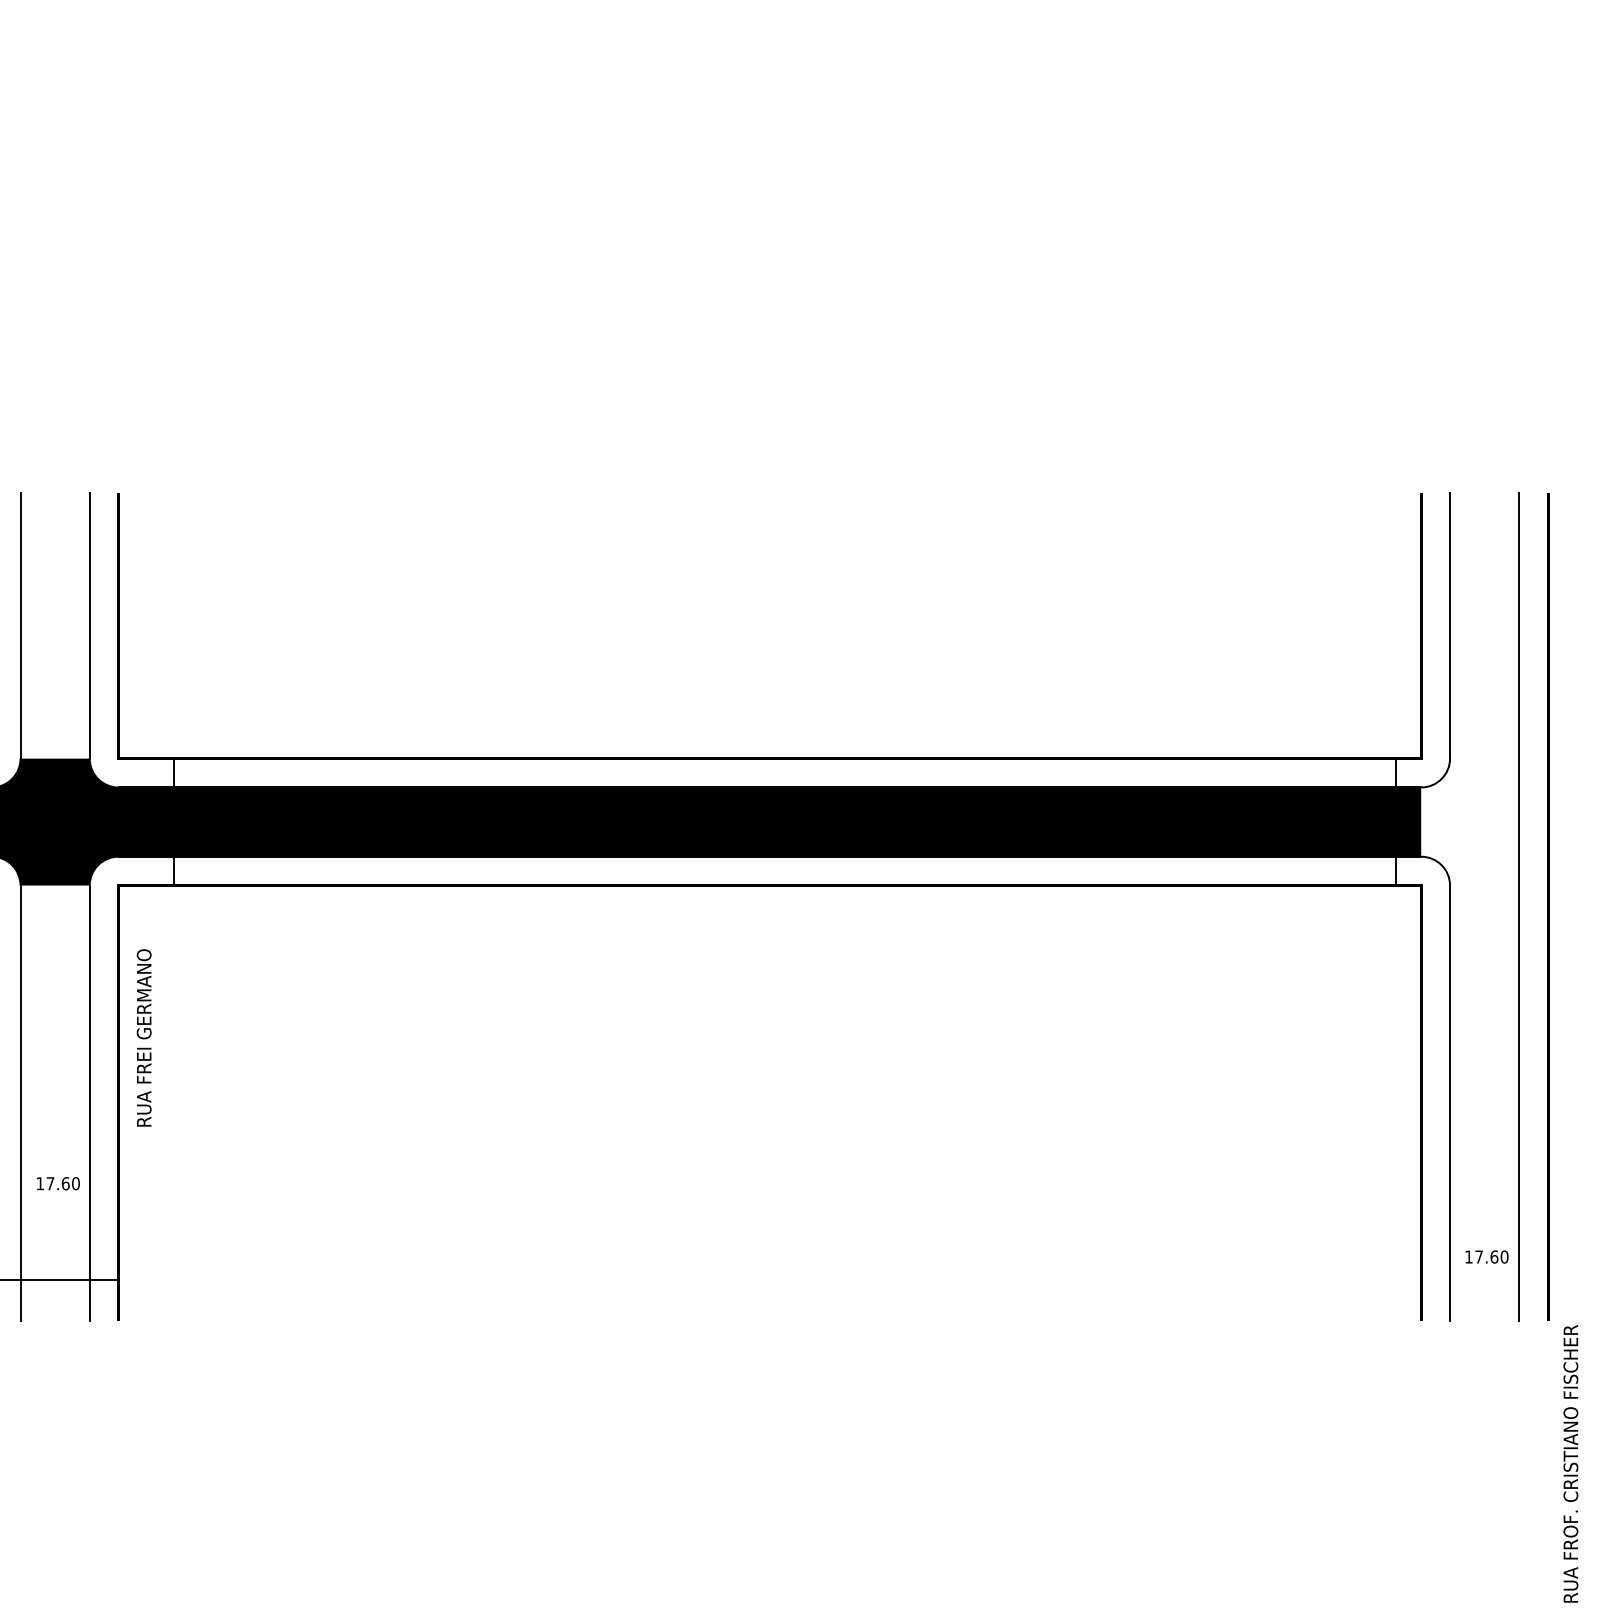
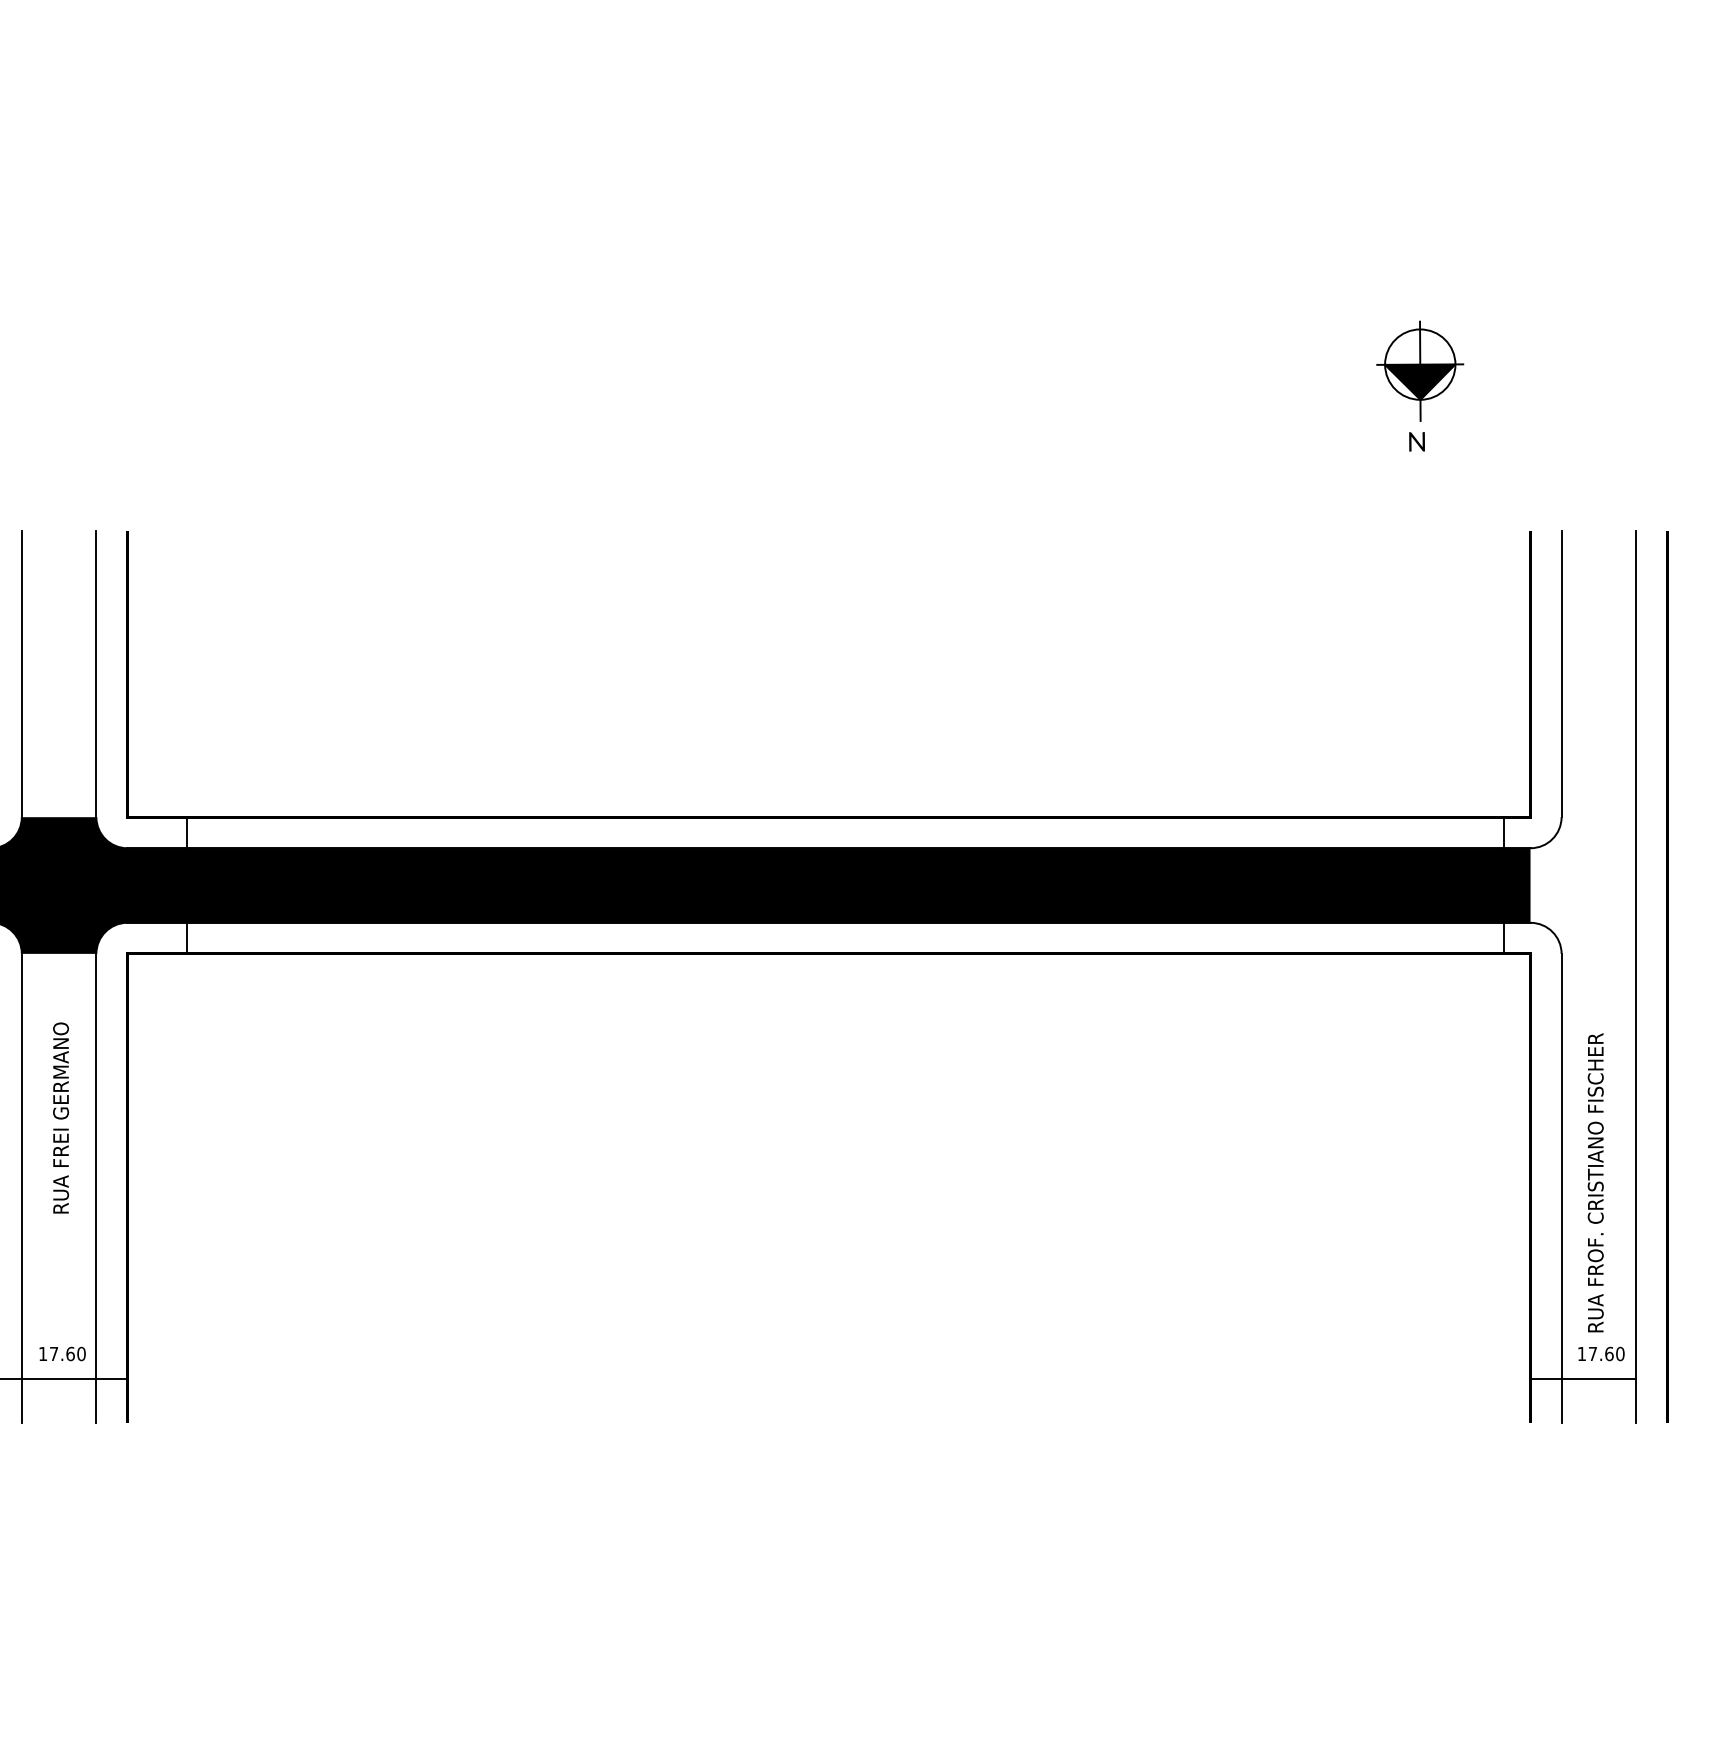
part: (1319, 357) -> (1420, 385), added
text: (143, 1037) -> (60, 1117), moved
text: (58, 1183) -> (62, 1353), moved
line: (1470, 1279) -> (1583, 1378), added
text: (1570, 1463) -> (1595, 1182), moved

